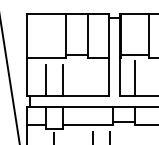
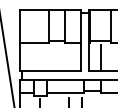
line: (46, 79) -> (34, 59), removed
line: (62, 79) -> (46, 59), removed

